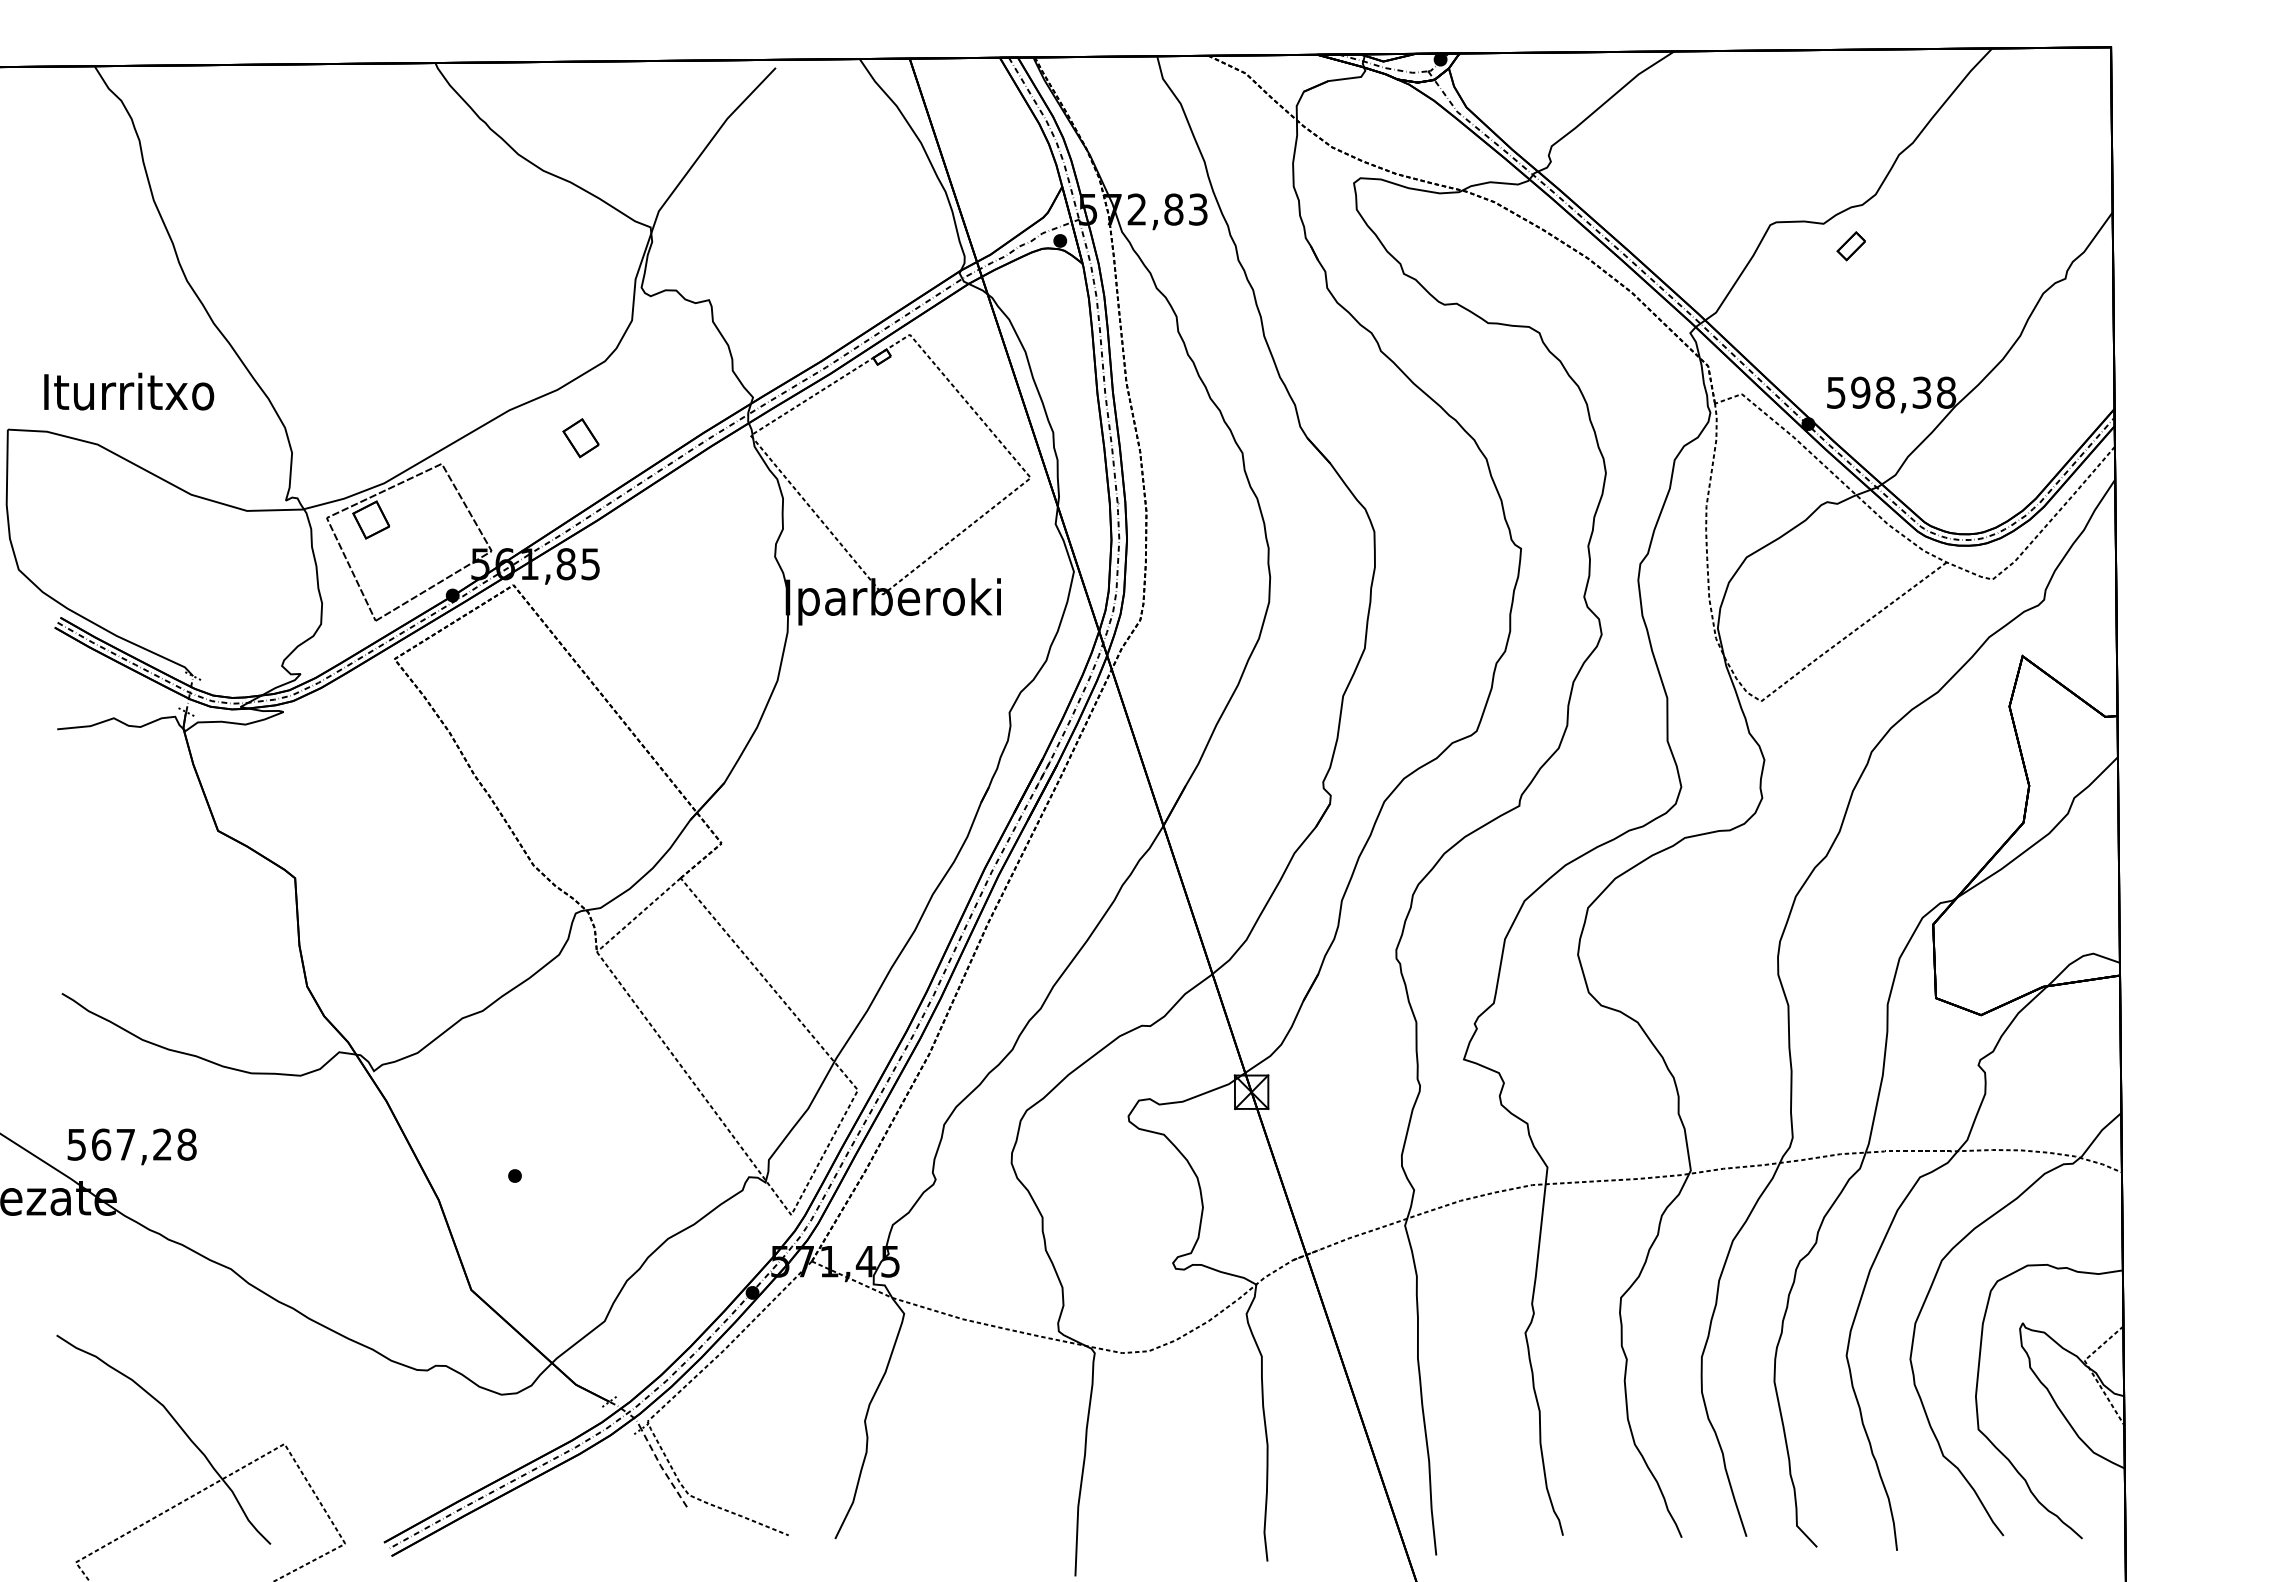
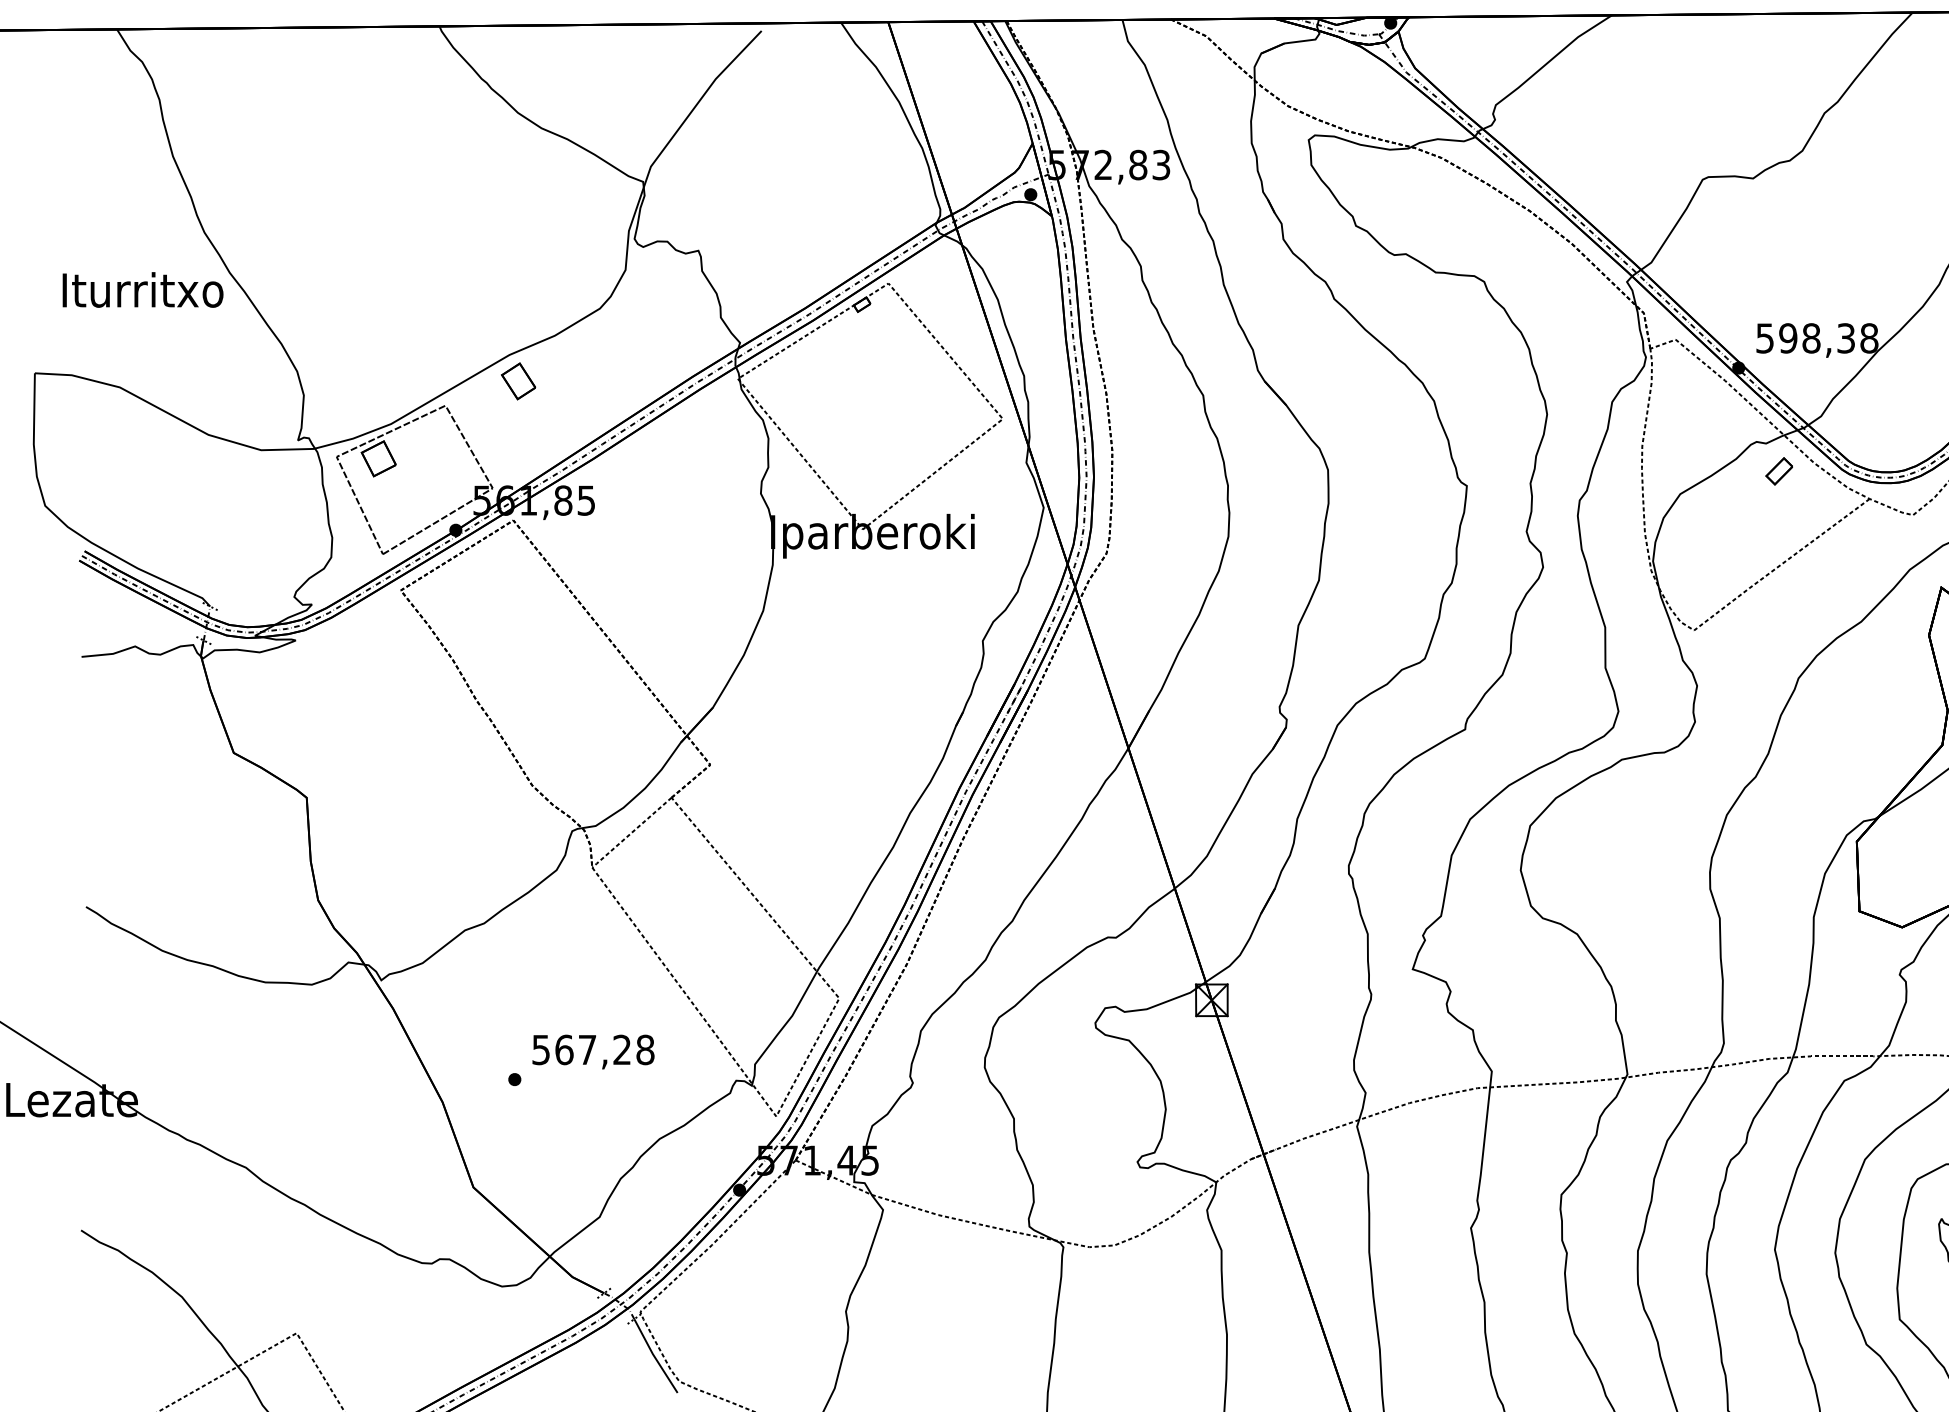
part: (1850, 246) -> (1778, 471), moved
text: (129, 391) -> (143, 289), moved
part: (580, 438) -> (518, 381), moved
text: (131, 1146) -> (592, 1051), moved
line: (662, 1468) -> (654, 1356), dashed -> solid

